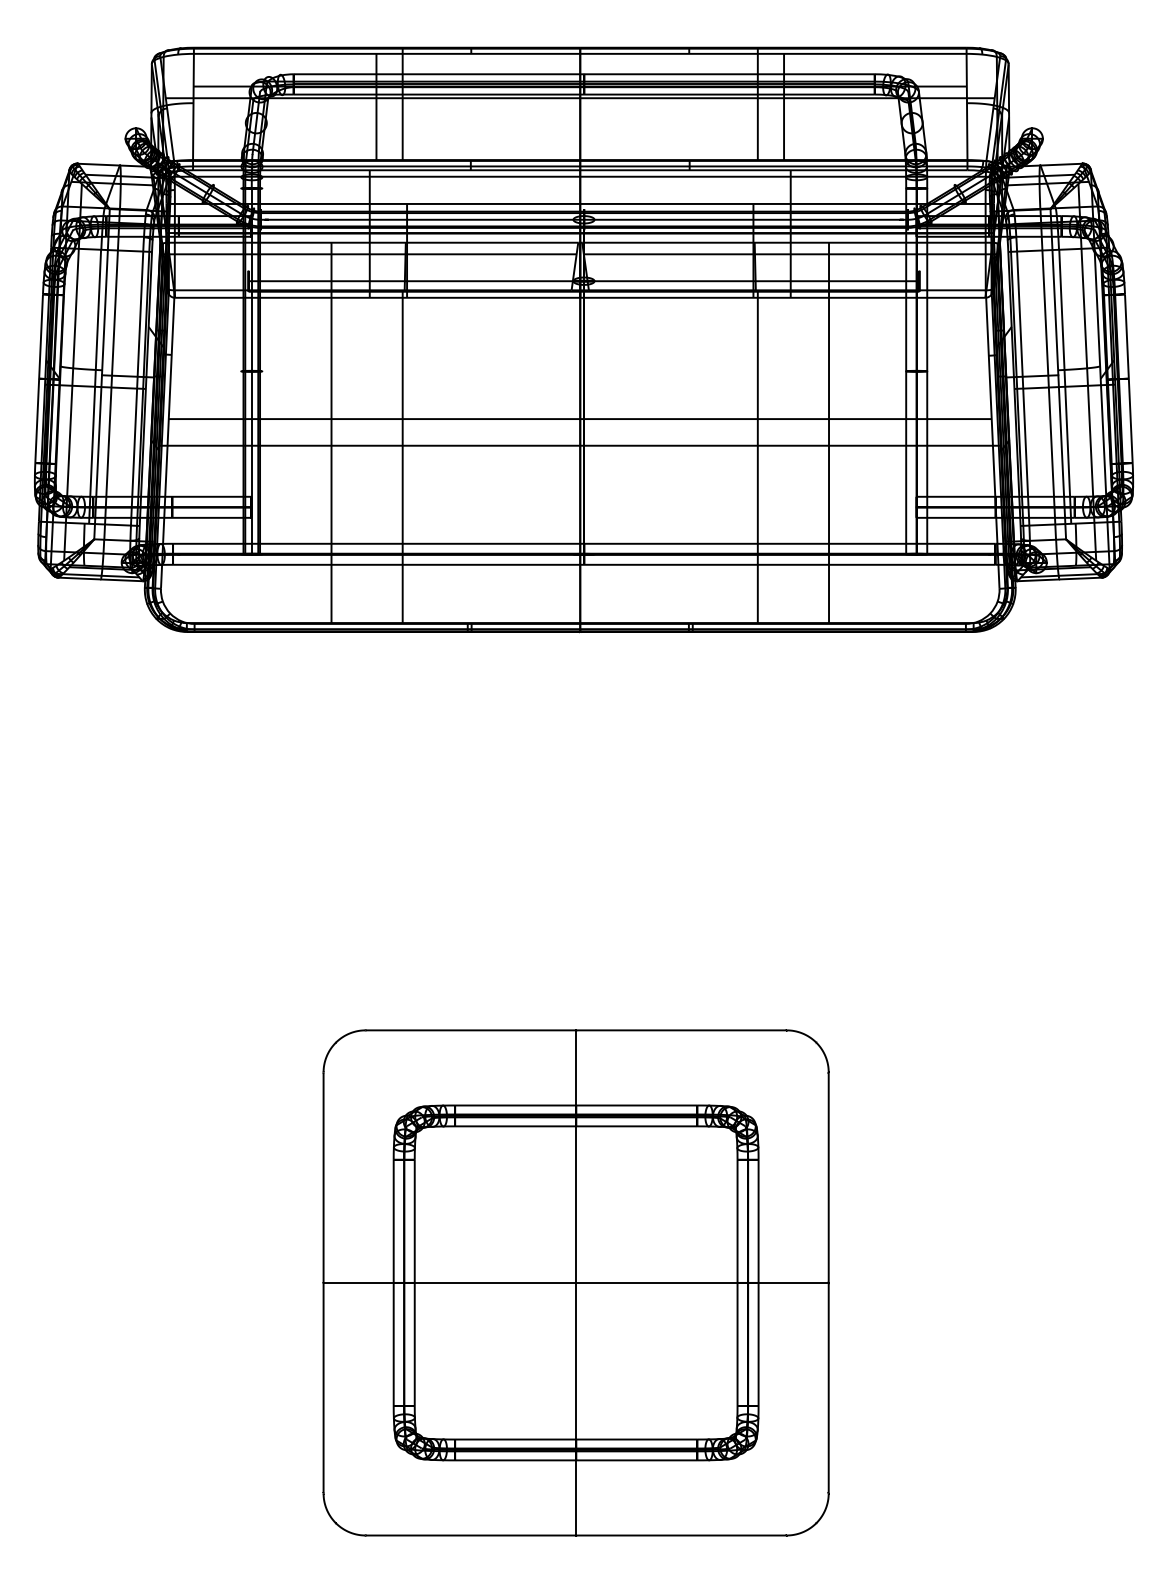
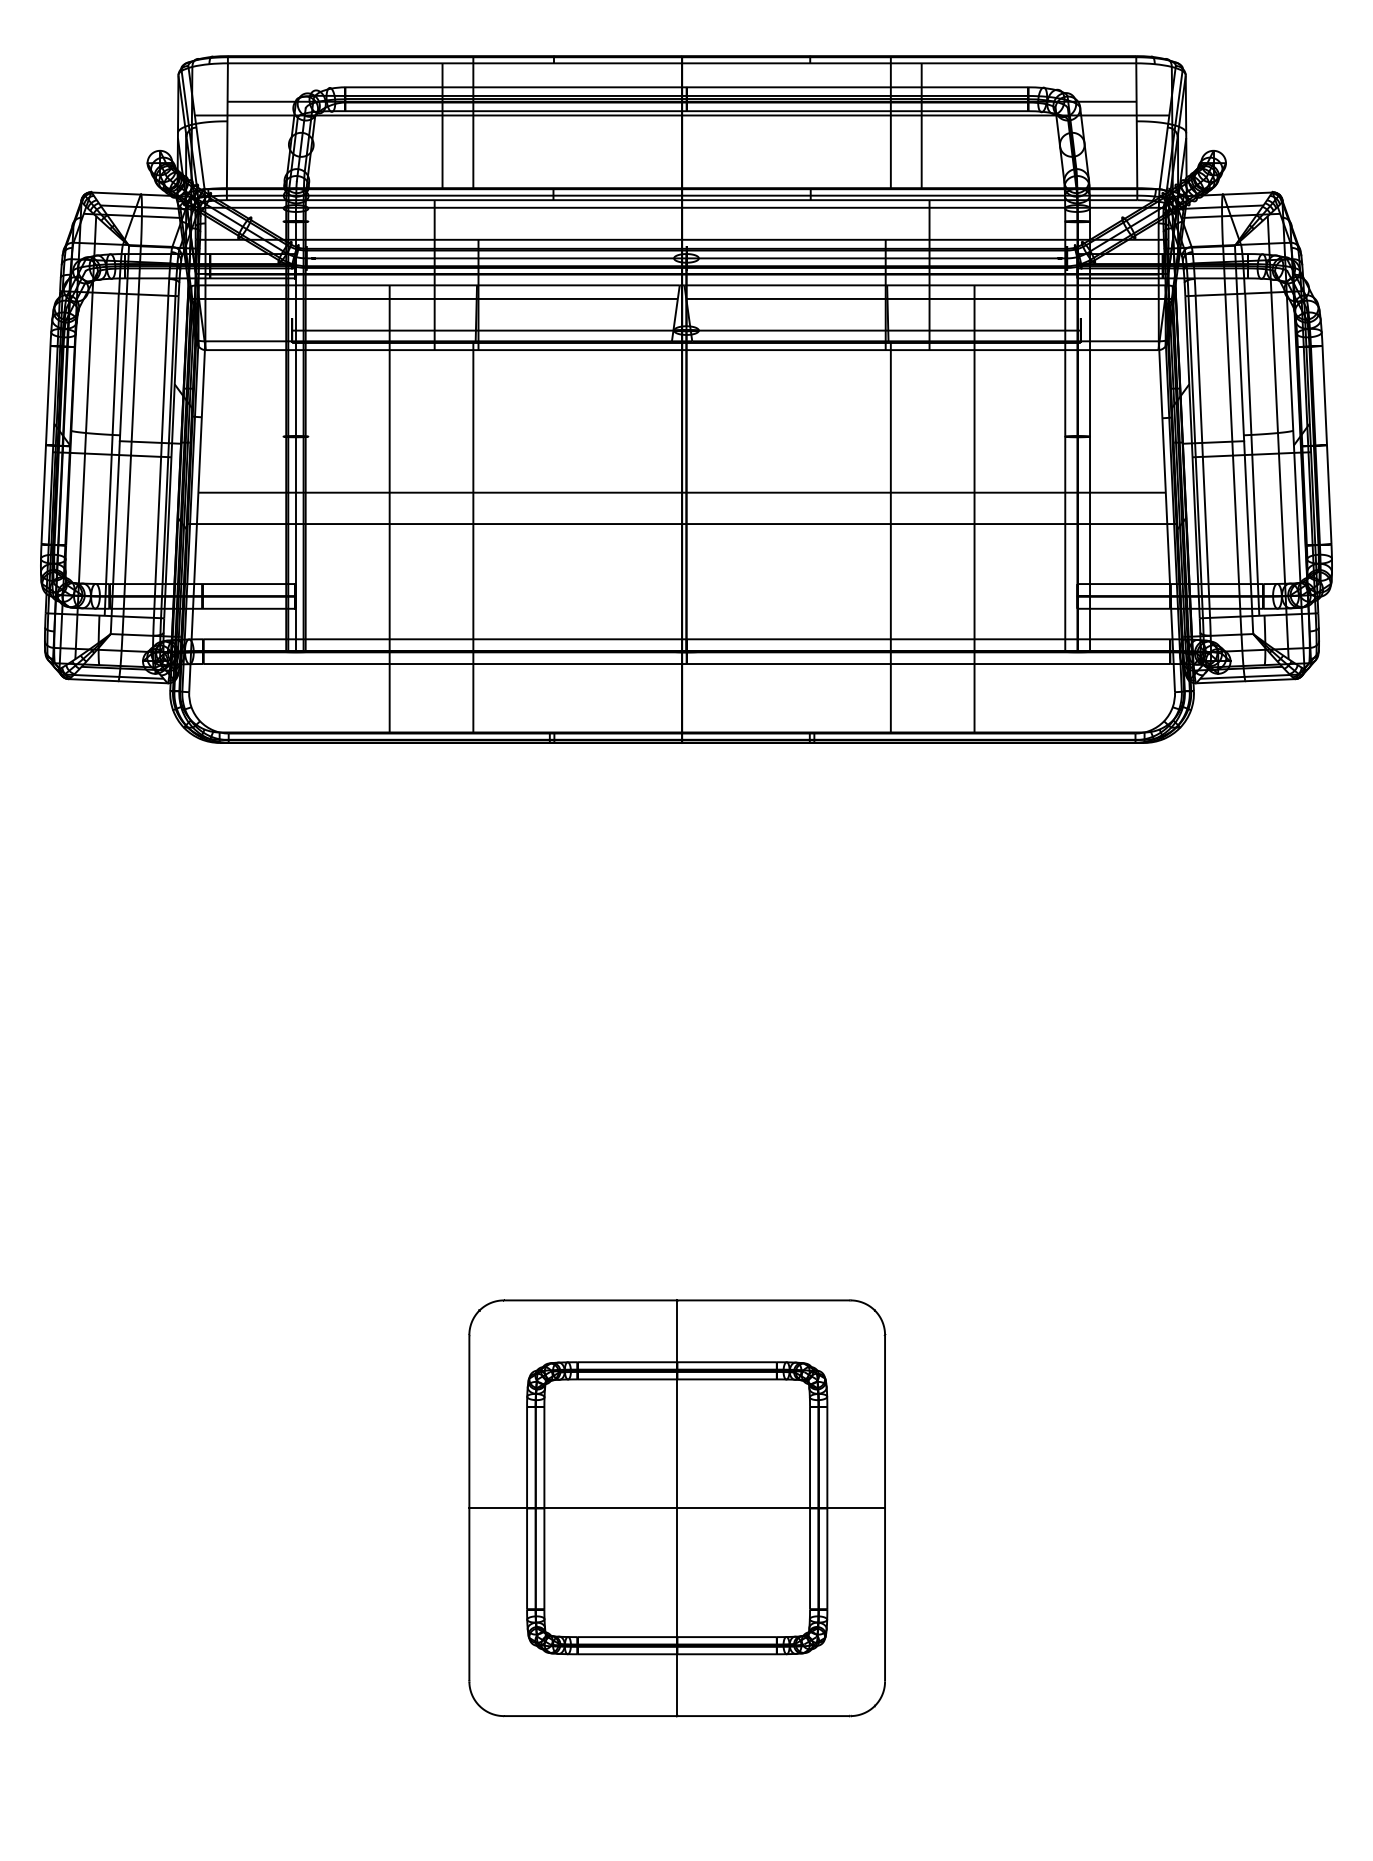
part: (575, 1282) -> (676, 1507), size x0.7

